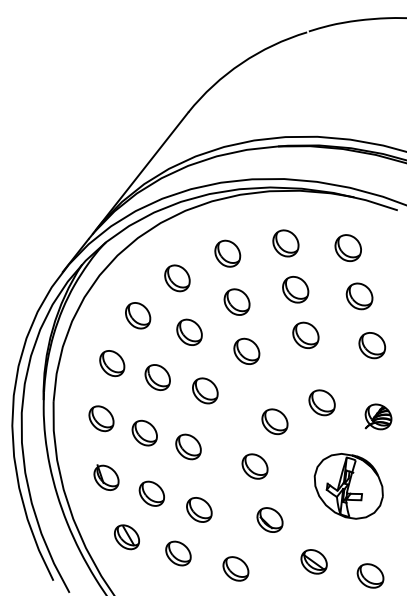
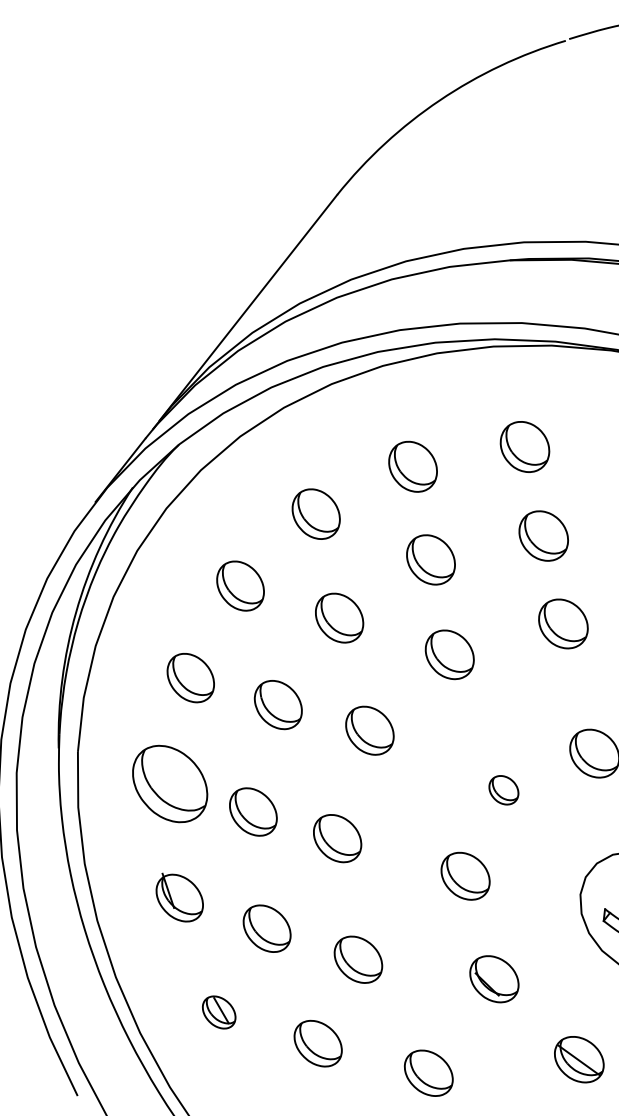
part: (101, 418) -> (170, 783), size x1.6
part: (274, 421) -> (502, 789), size x0.6
part: (126, 537) -> (218, 1012), size x0.7

